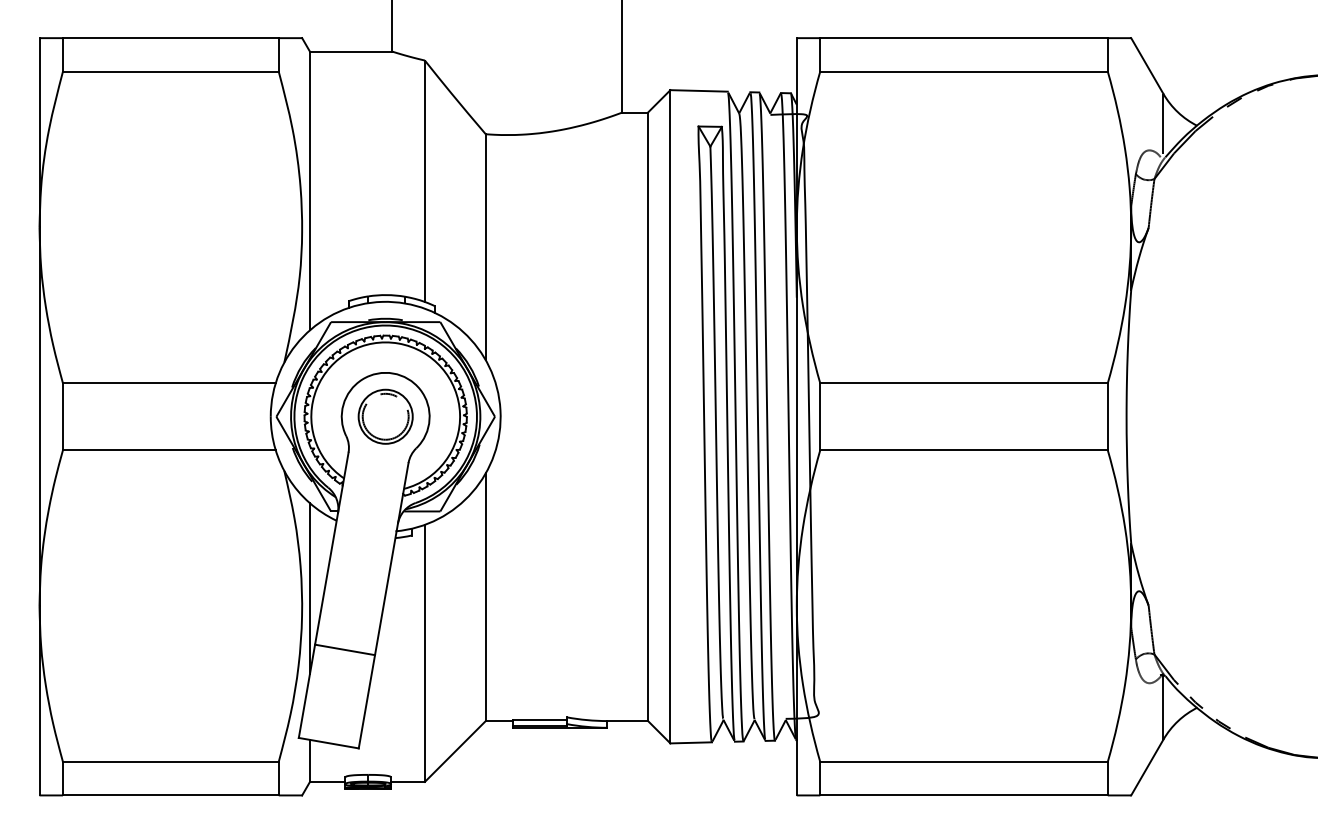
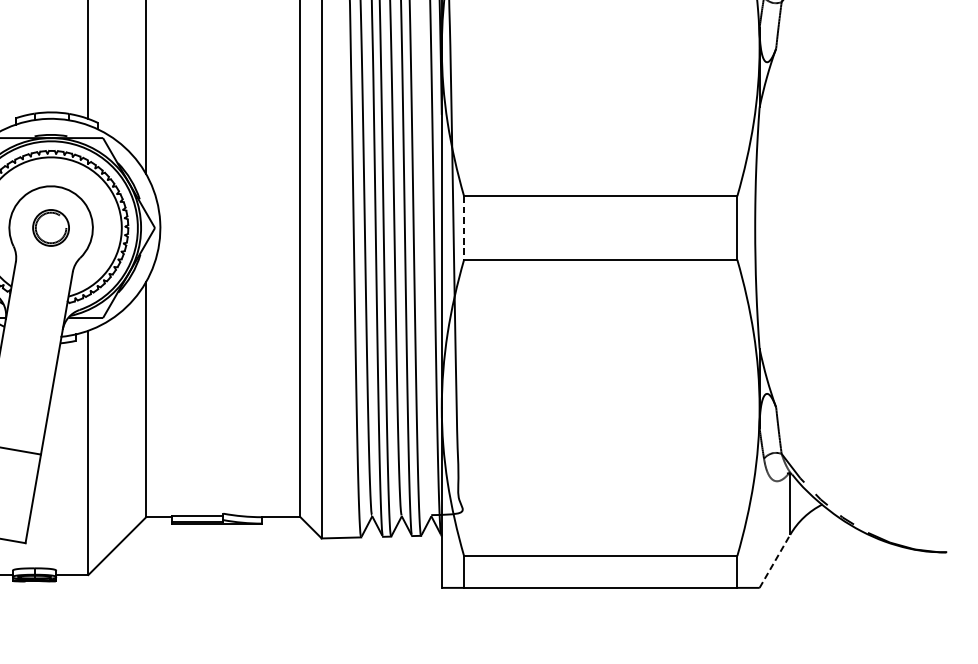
part: (385, 416) -> (50, 227), size x0.7
line: (820, 416) -> (464, 227), solid -> dashed
line: (1147, 767) -> (775, 561), solid -> dashed

